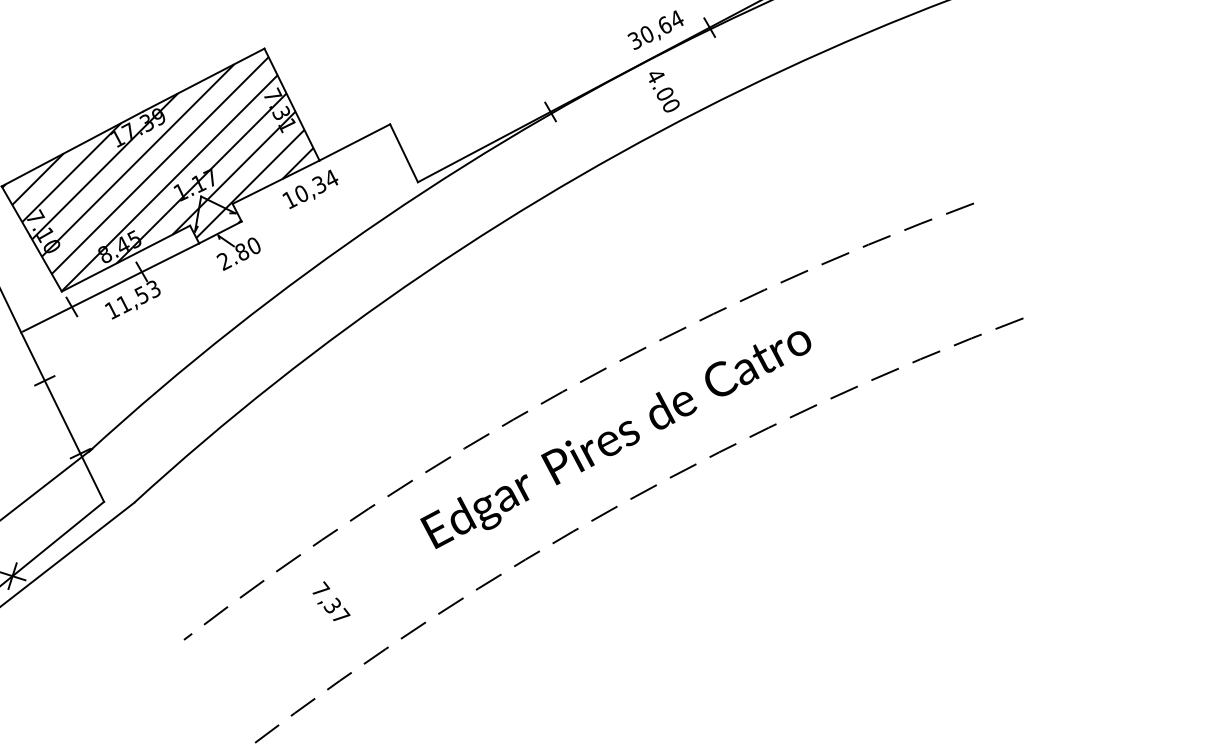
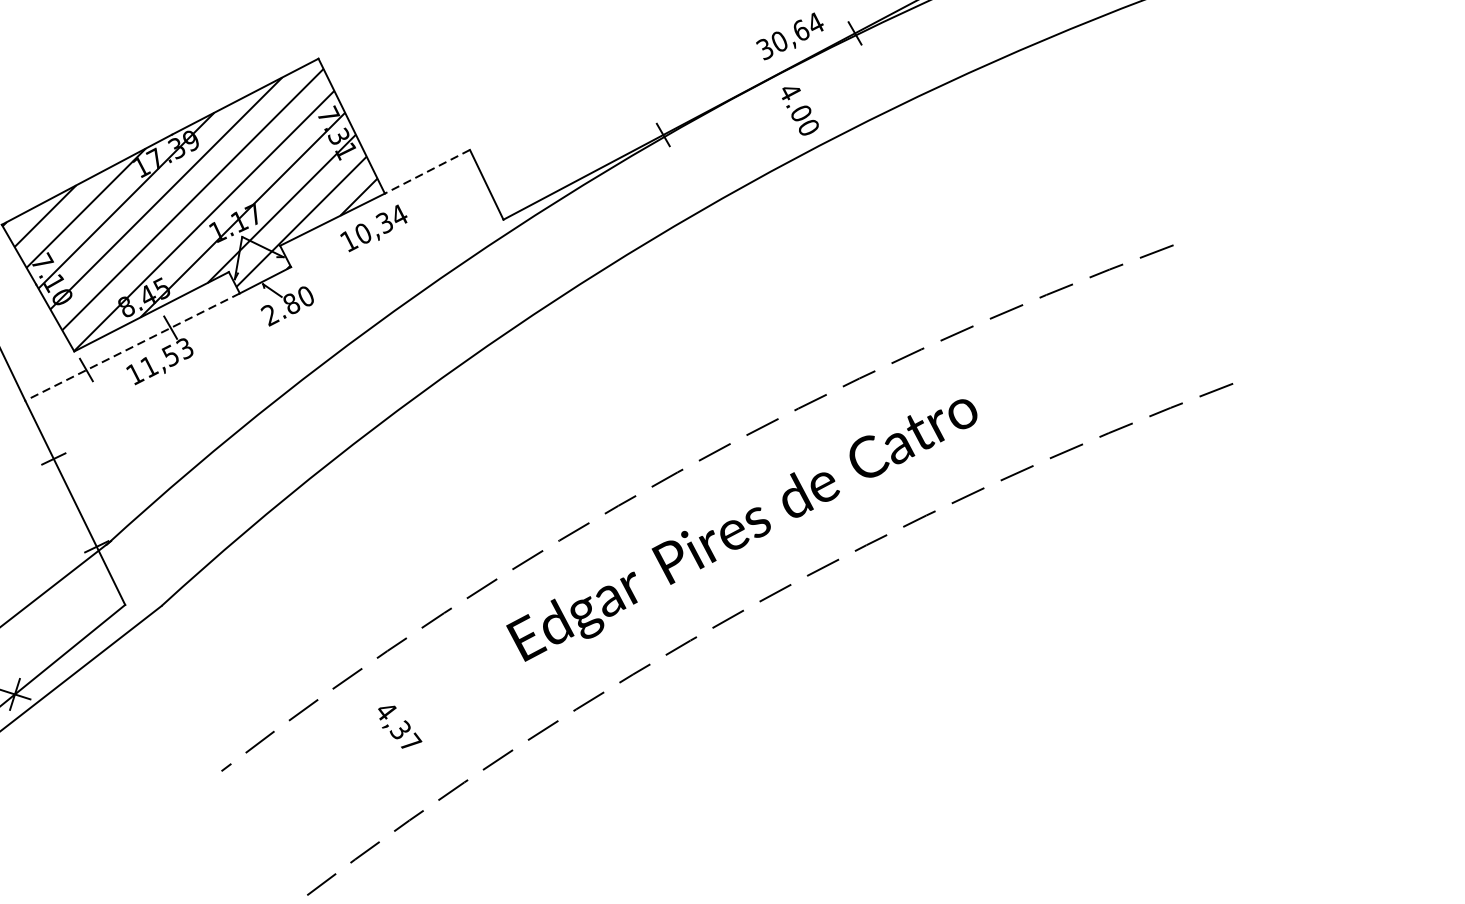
line: (354, 142) -> (427, 171), solid -> dashed
line: (110, 287) -> (132, 346), solid -> dashed
text: (321, 589) -> (387, 710), 7,37 -> 4,37

